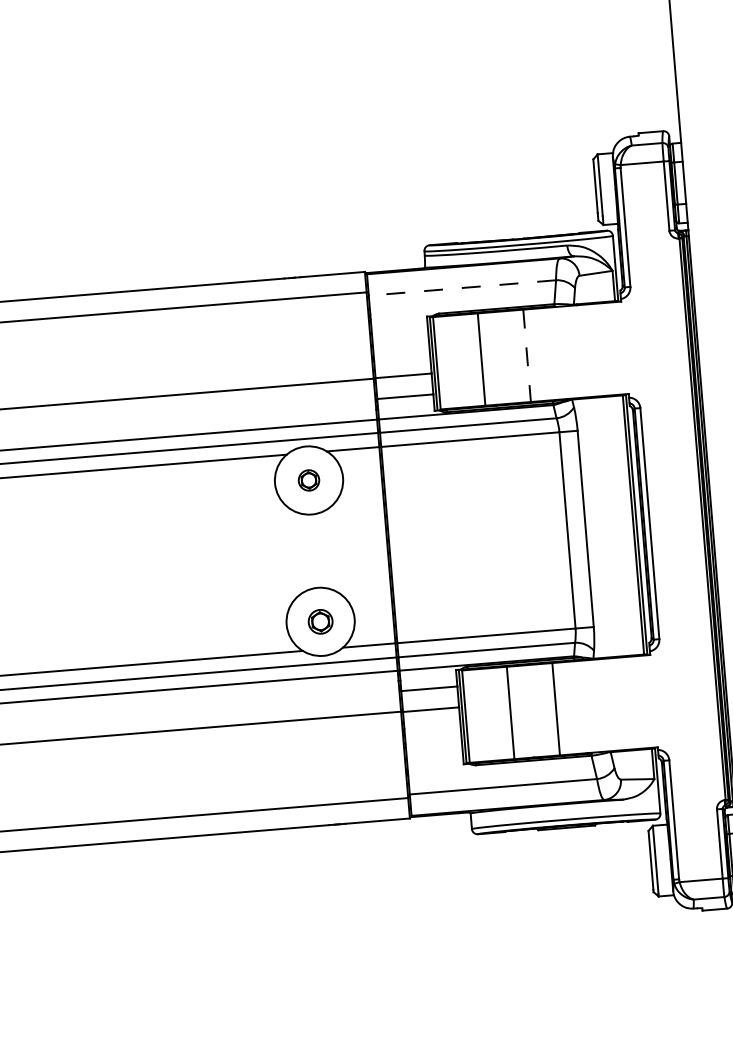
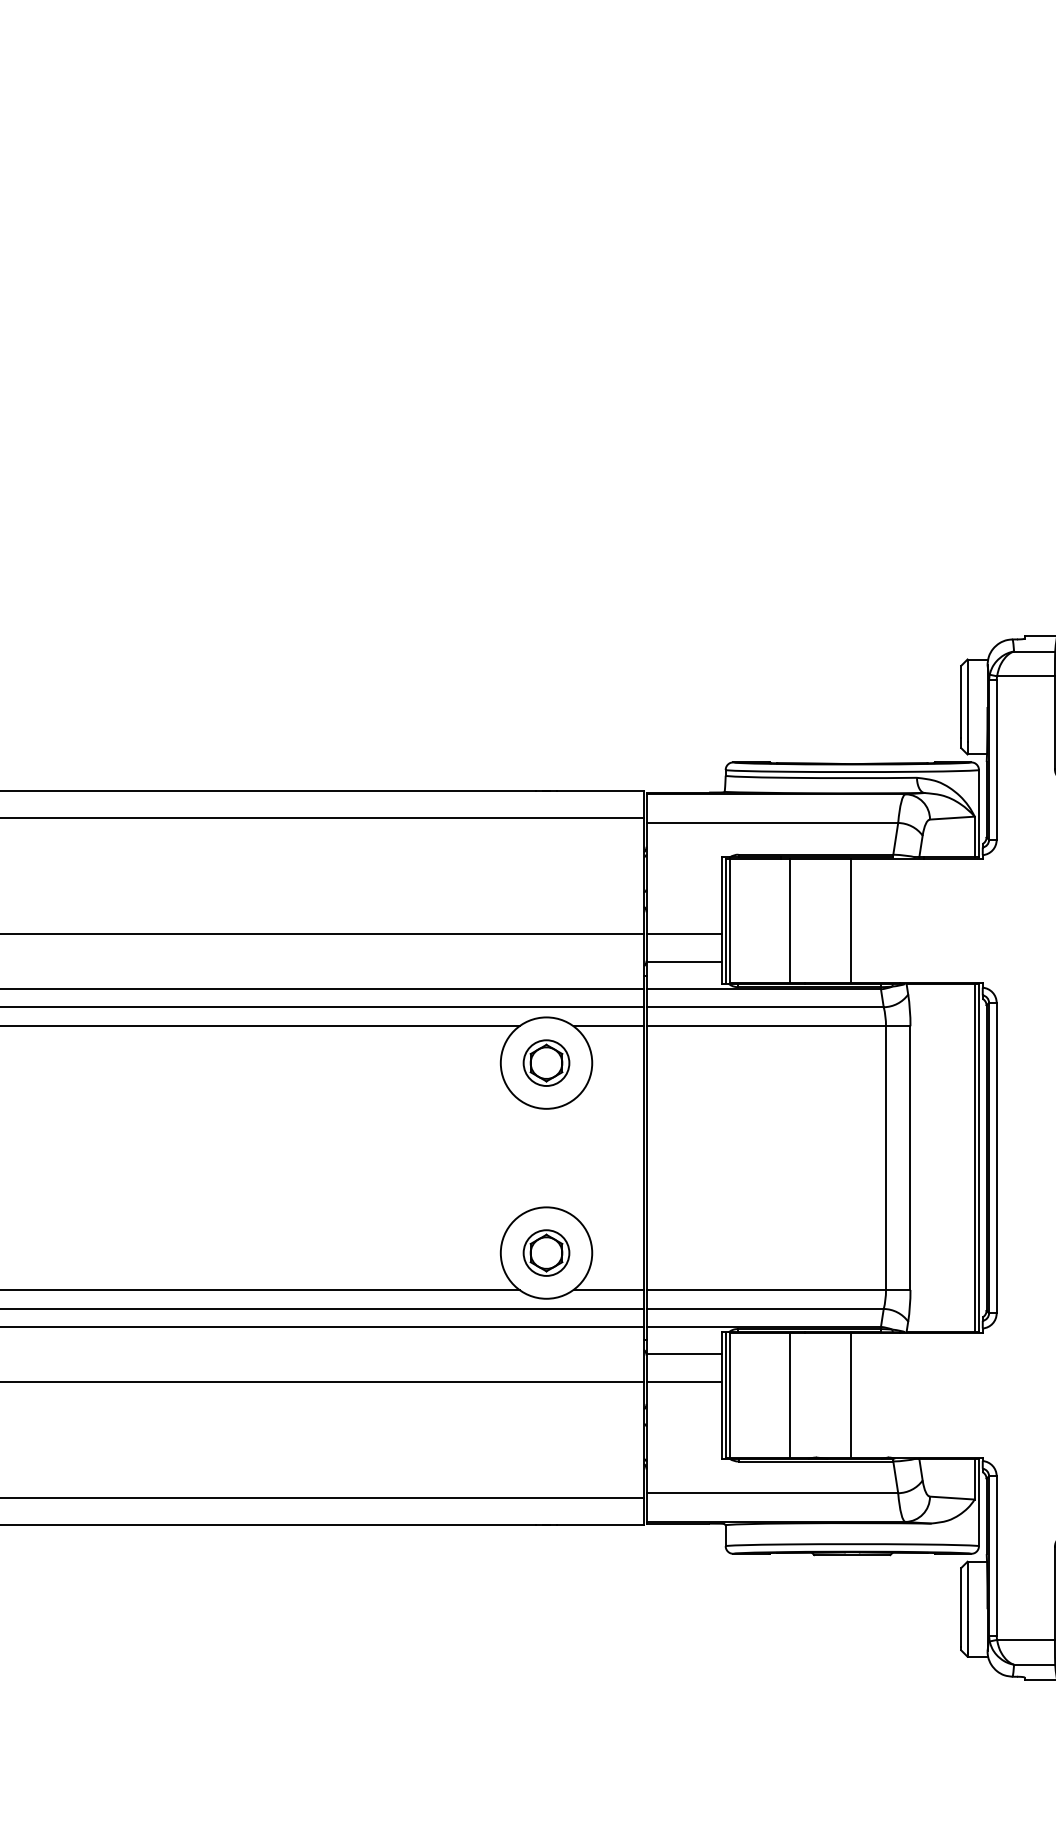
line: (462, 288) -> (772, 823), dashed -> solid
line: (527, 356) -> (851, 921), dashed -> solid
part: (308, 480) -> (546, 1062), size x1.67
part: (320, 621) -> (546, 1252), size x1.43

